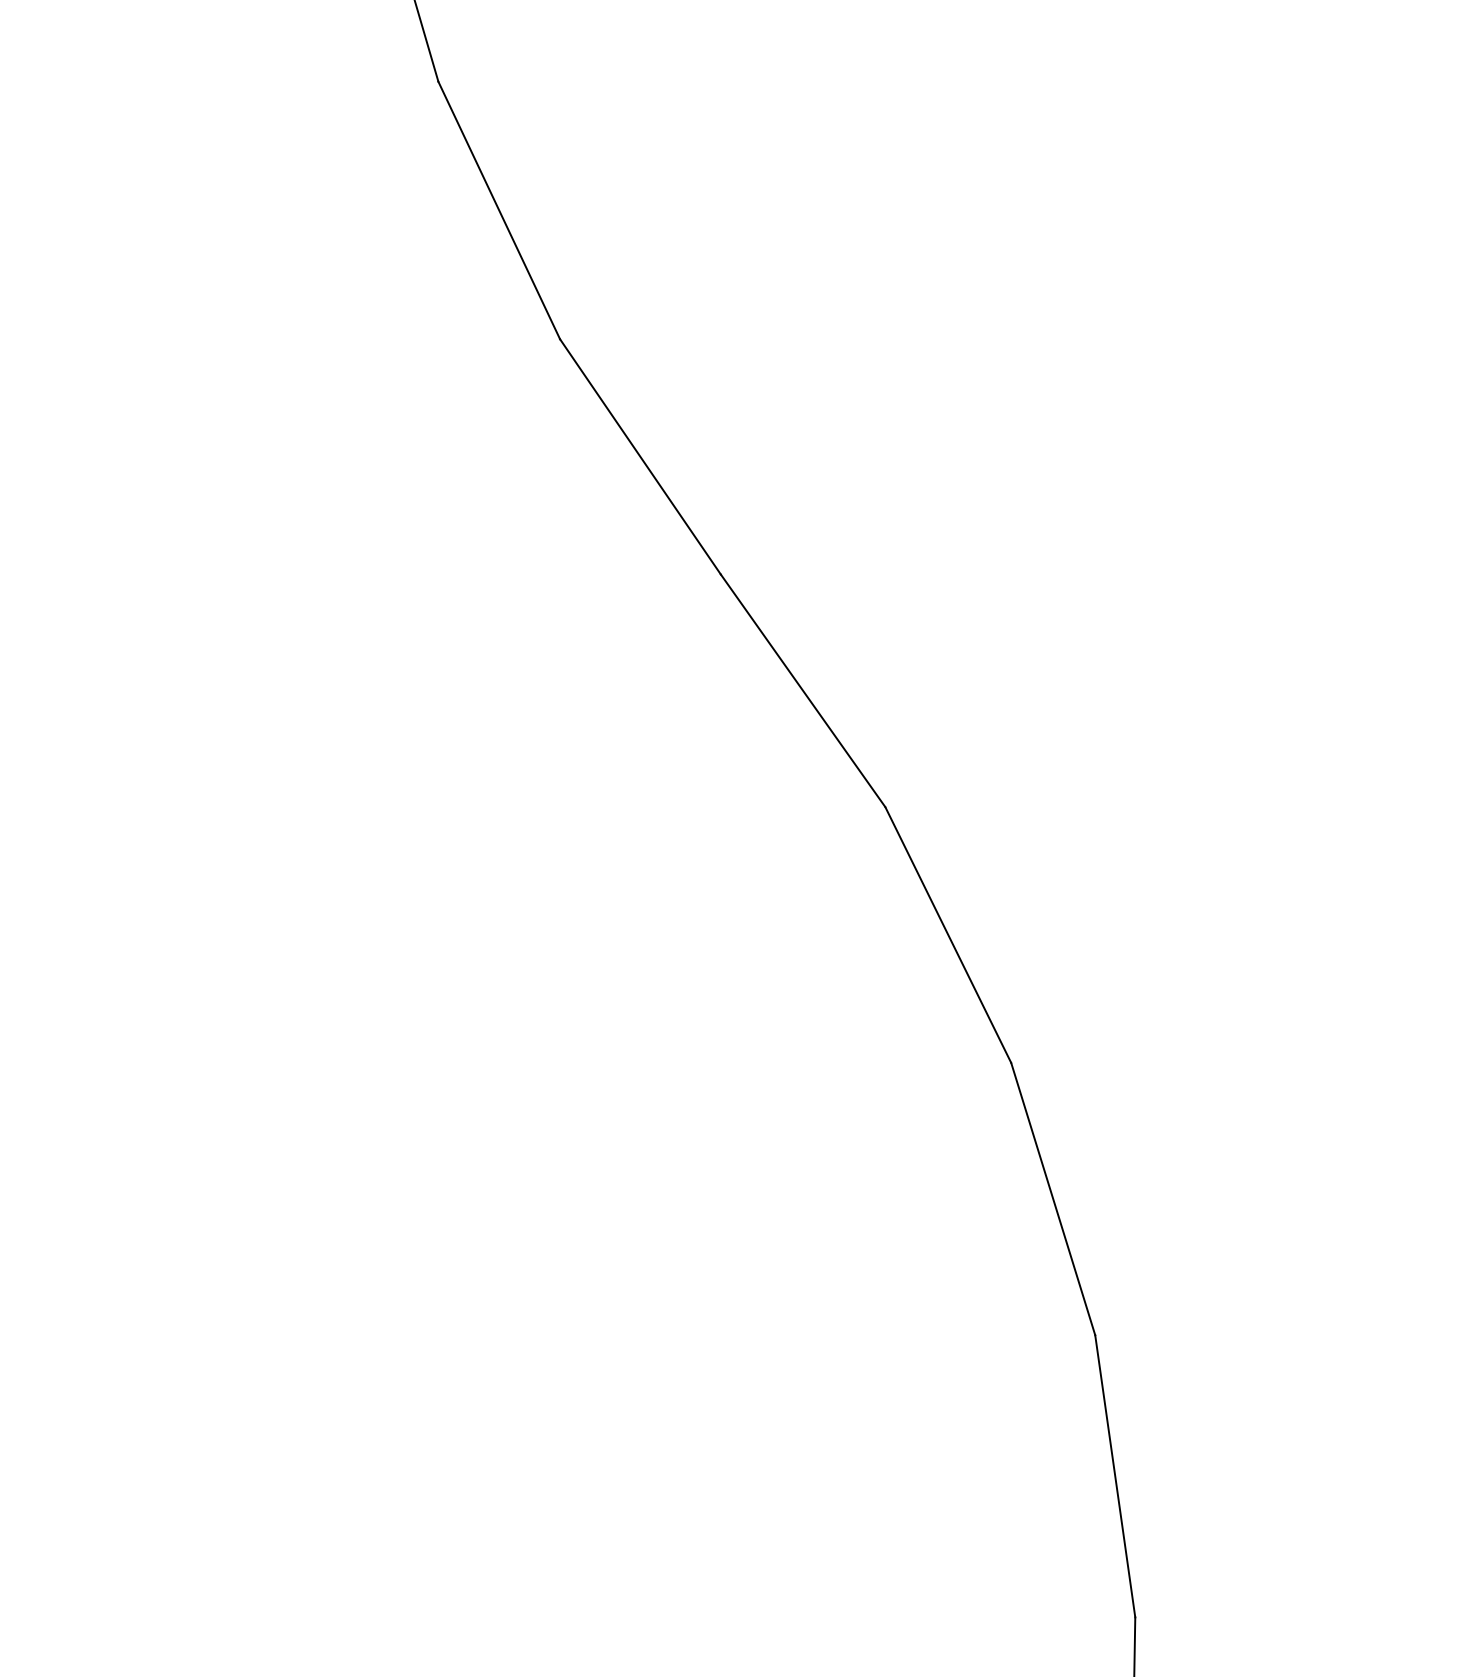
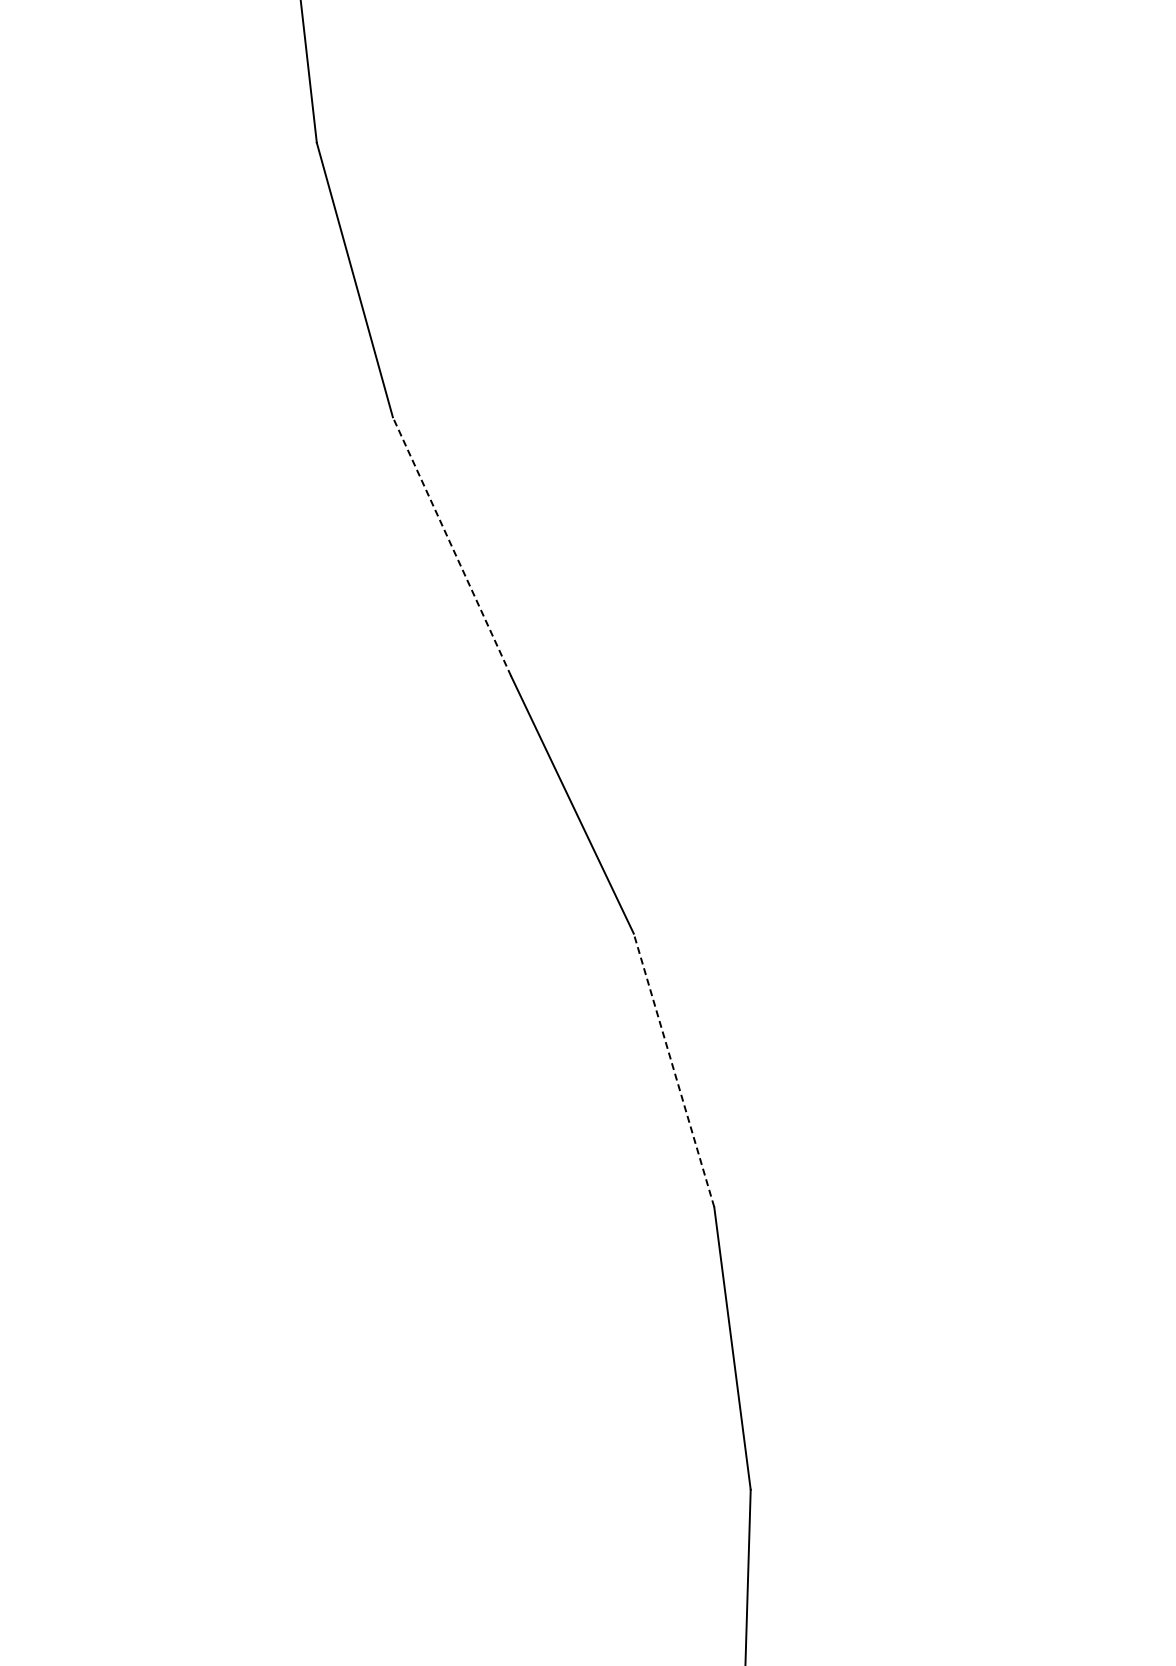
line: (640, 456) -> (452, 546), solid -> dashed
line: (948, 934) -> (674, 1069), solid -> dashed

